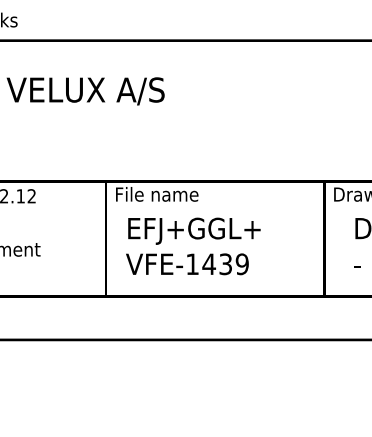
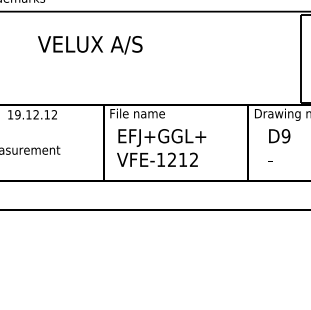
text: (224, 263) -> (182, 159), VFE-1439 -> VFE-1212

